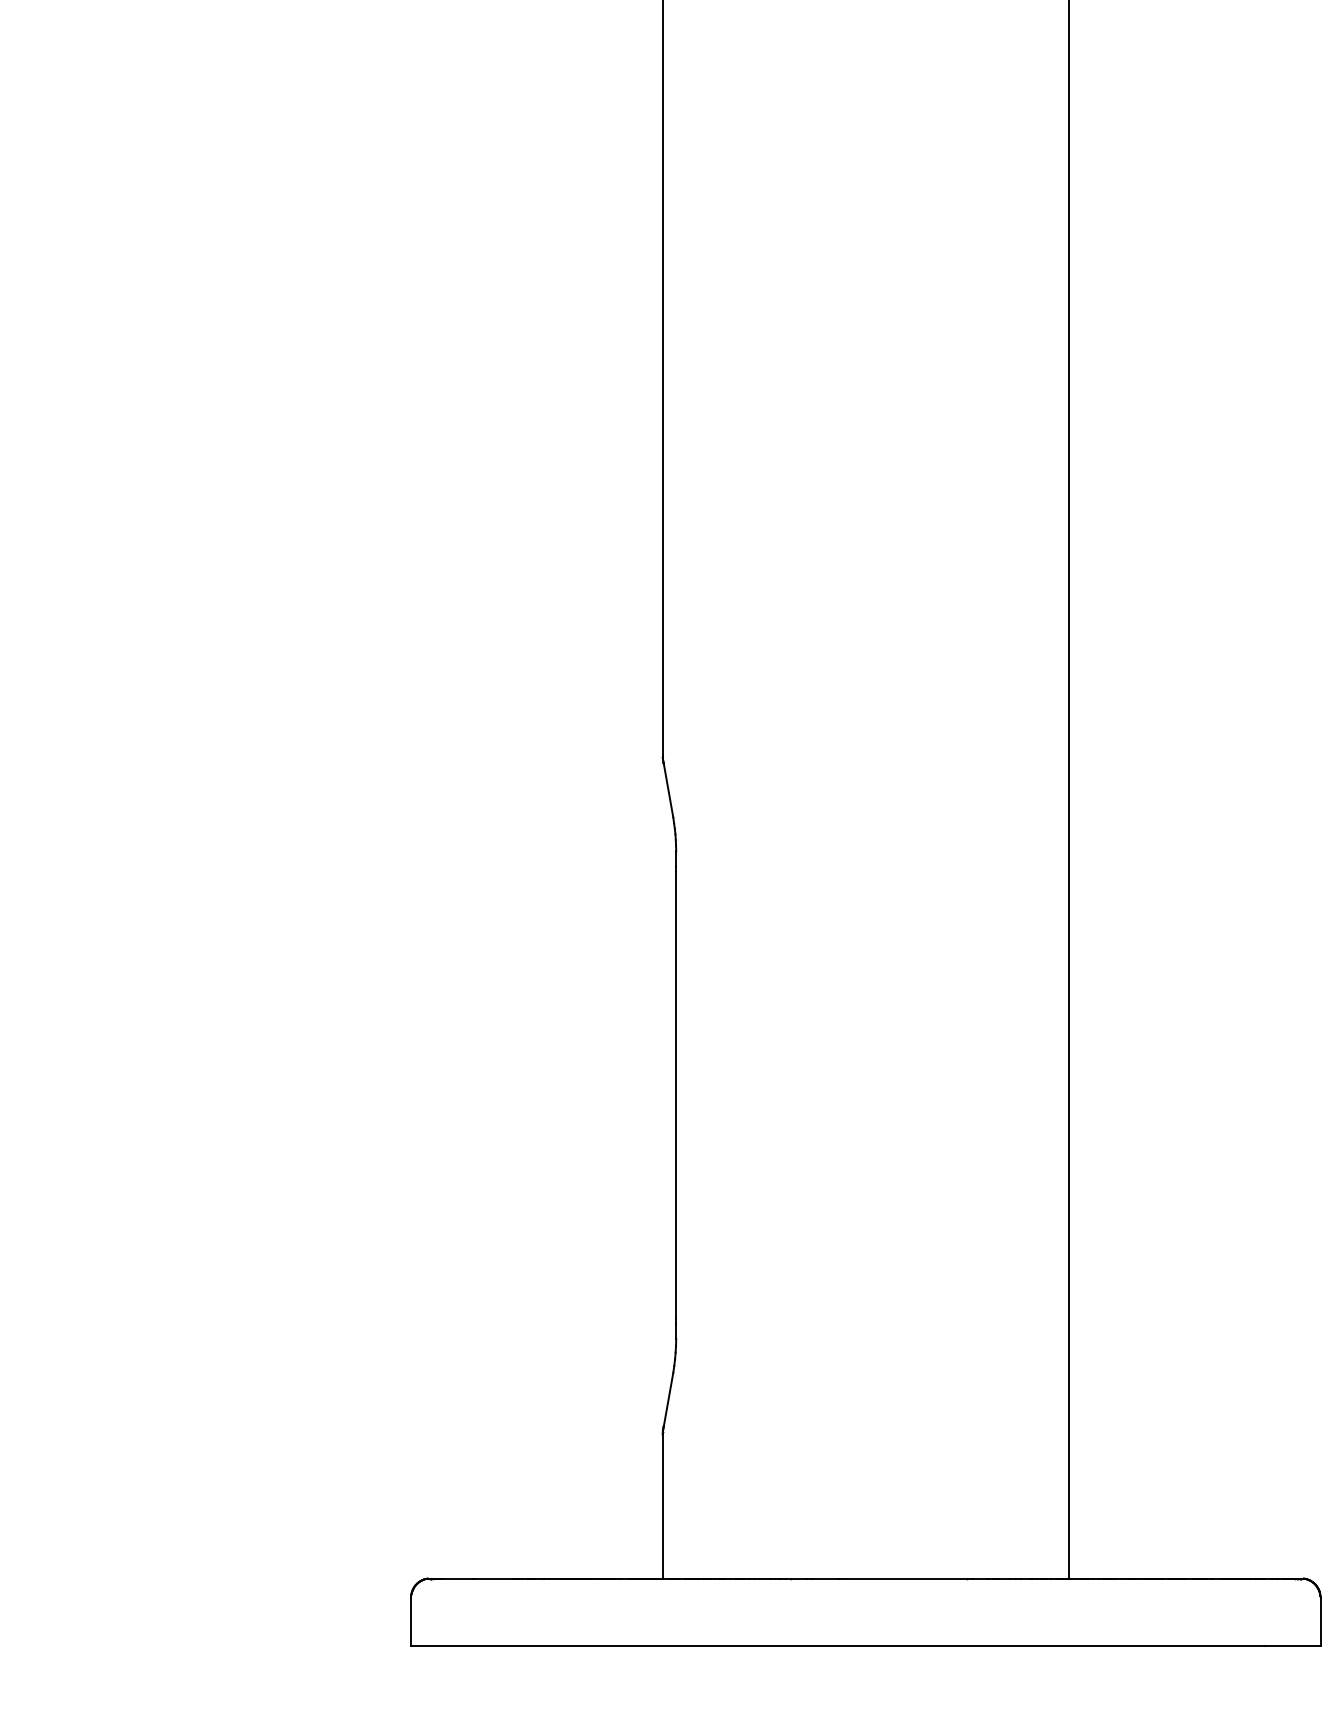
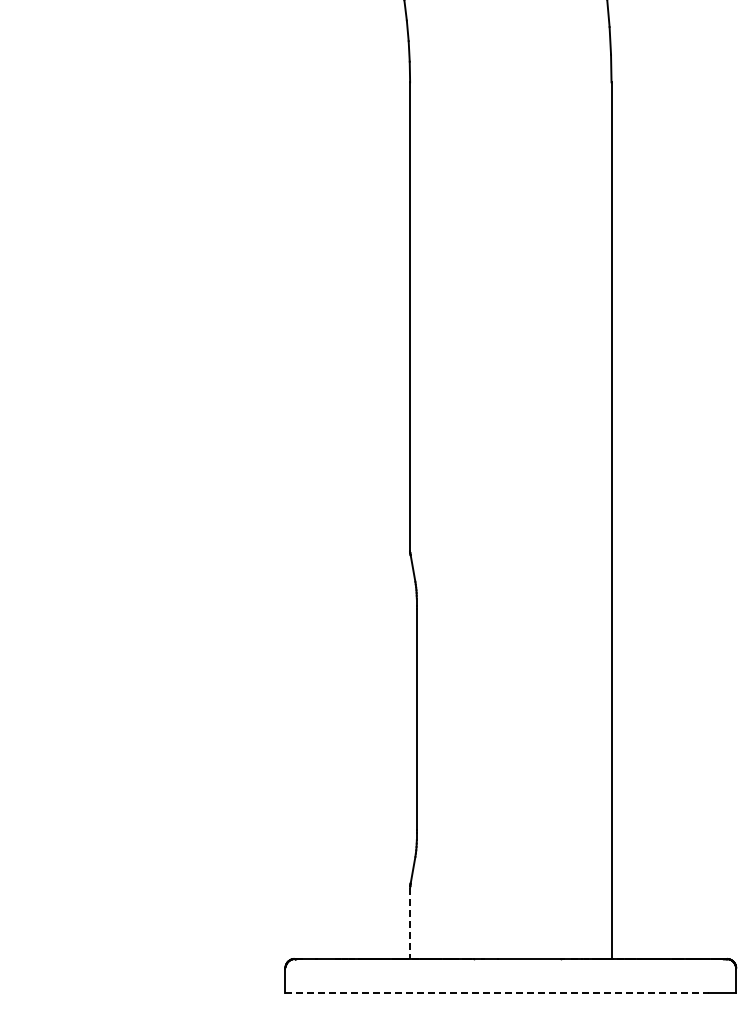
line: (663, 1506) -> (410, 923), solid -> dashed
line: (838, 1646) -> (497, 992), solid -> dashed

